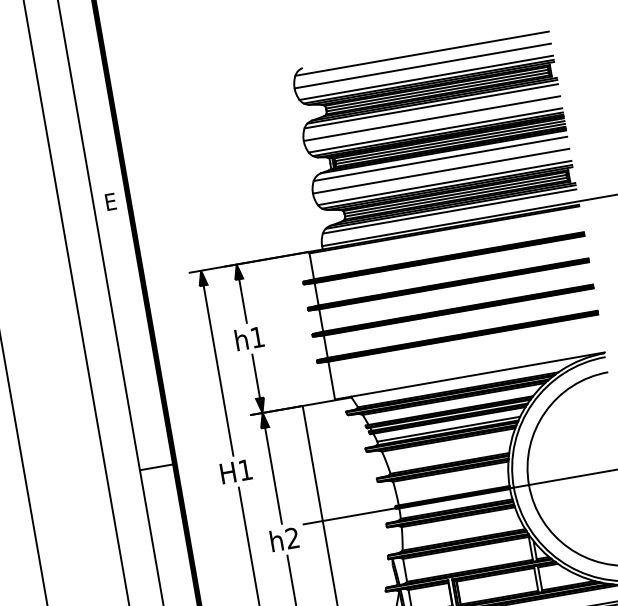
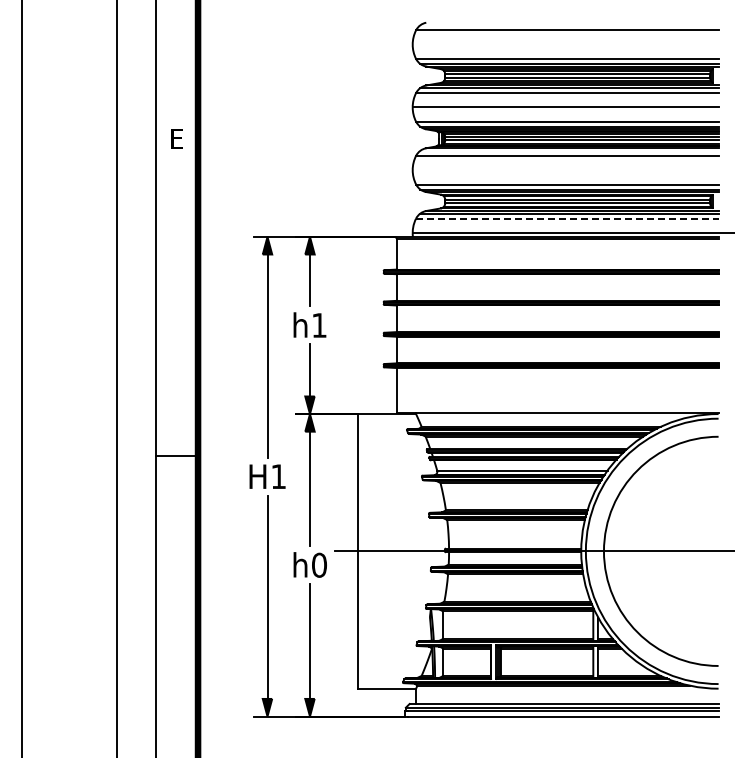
line: (422, 65) -> (565, 44), removed
line: (441, 171) -> (565, 170), removed
line: (449, 211) -> (567, 218), solid -> dashed
text: (292, 537) -> (319, 564), h2 -> h0

